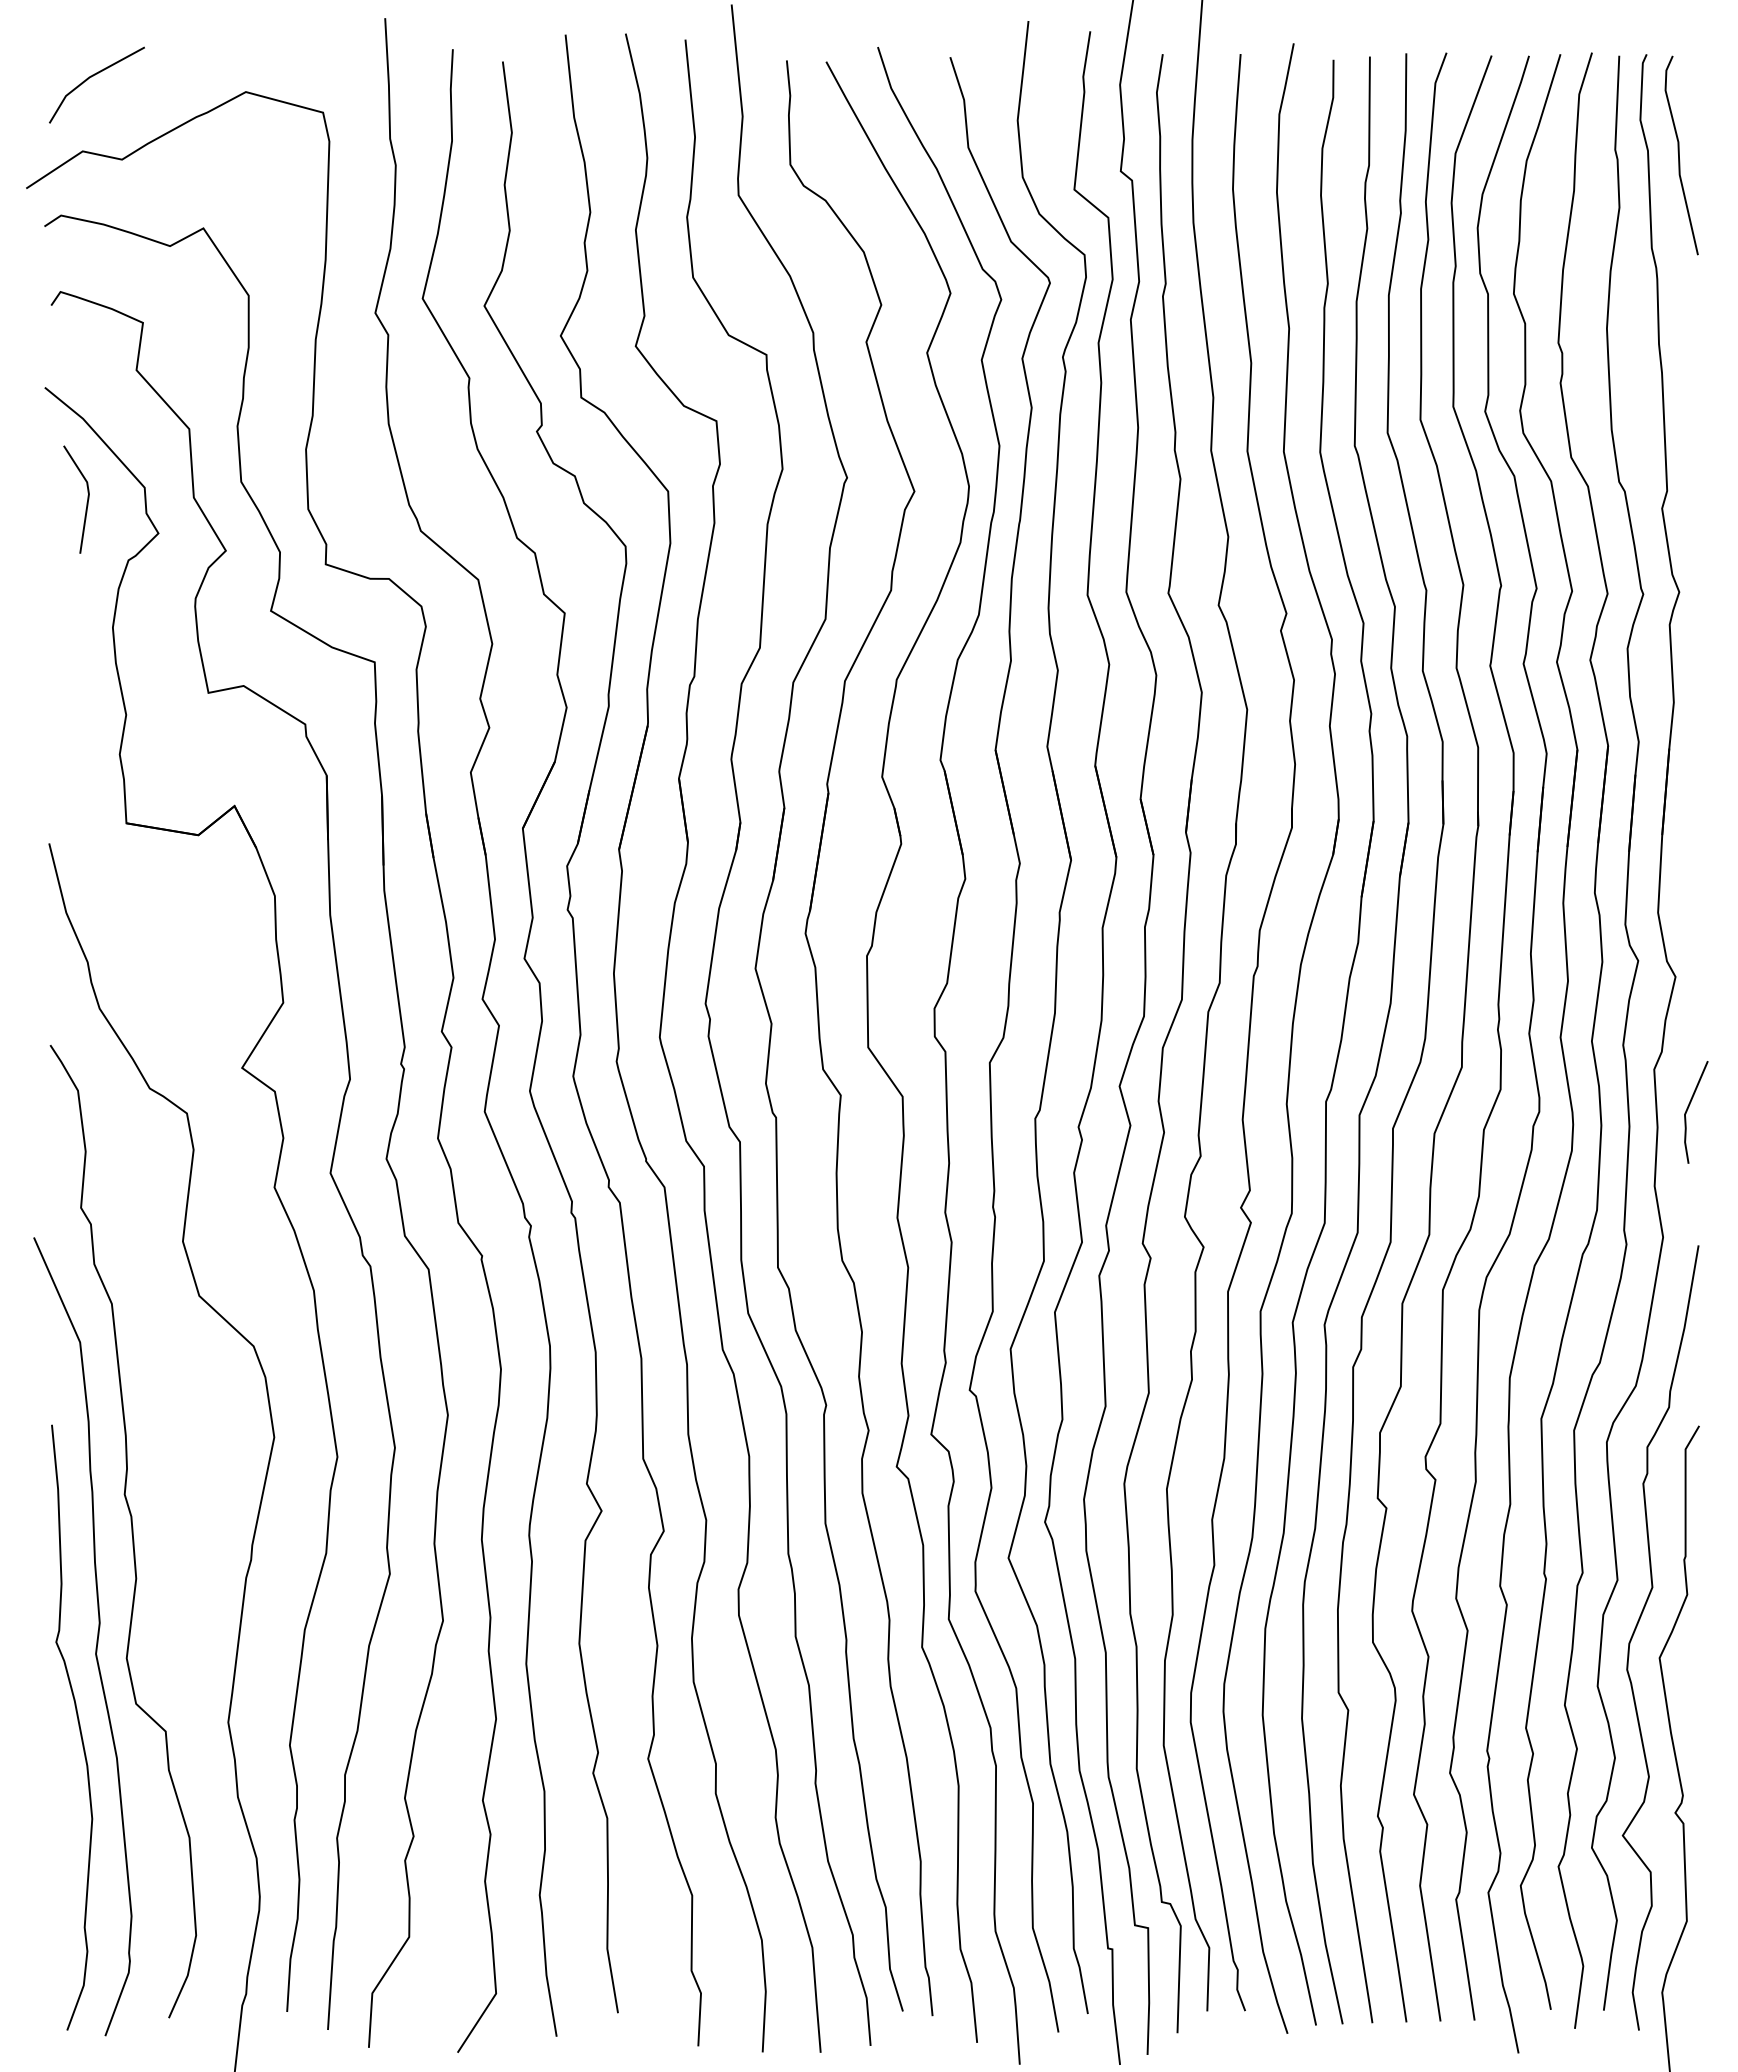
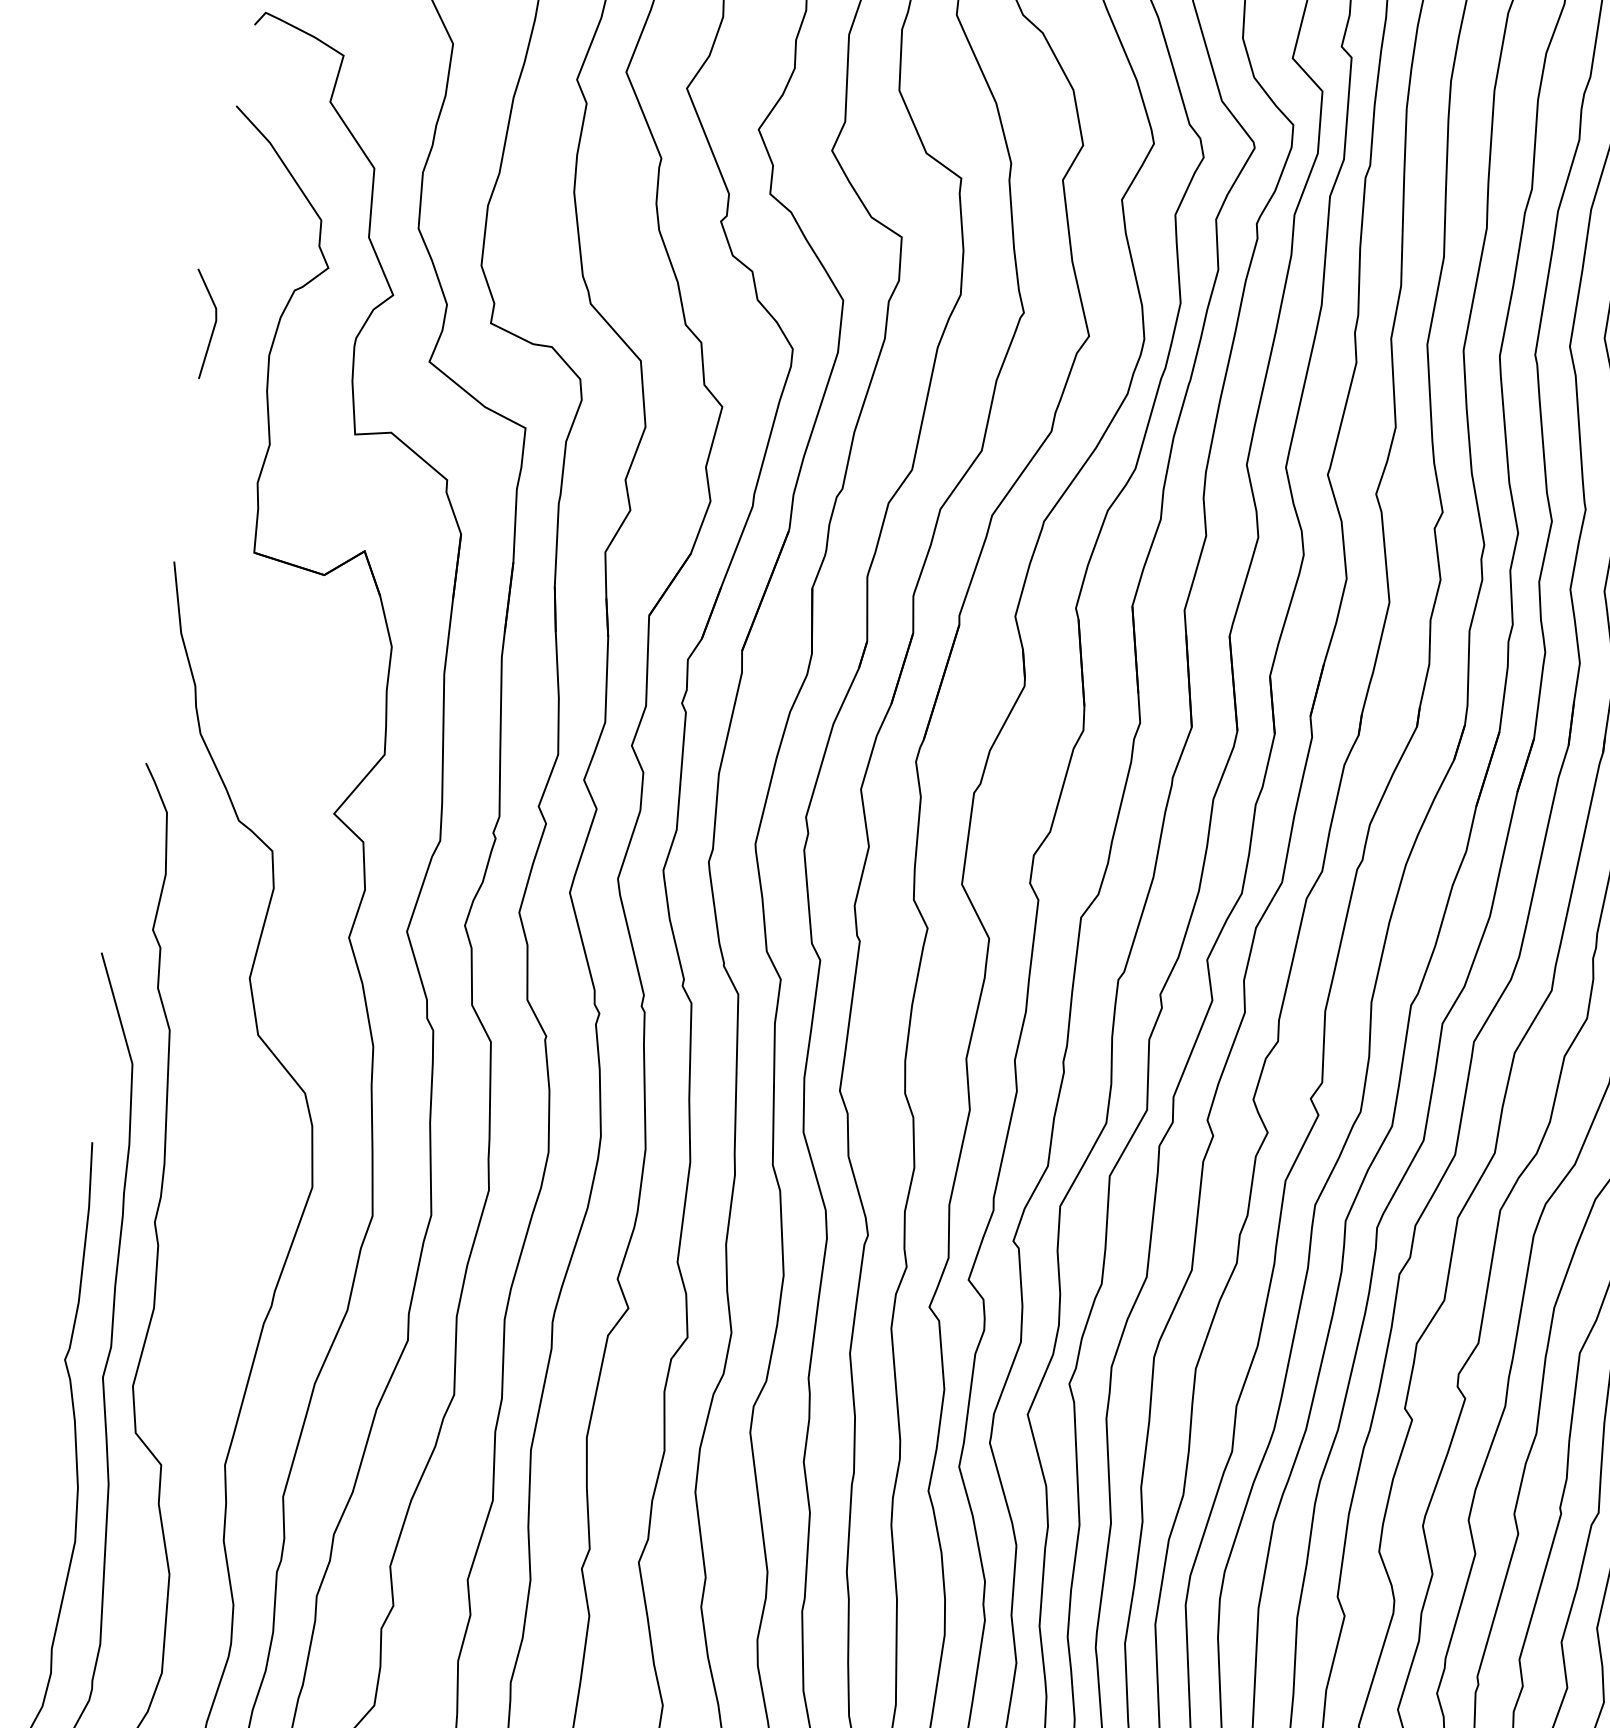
line: (86, 502) -> (212, 328), moved

